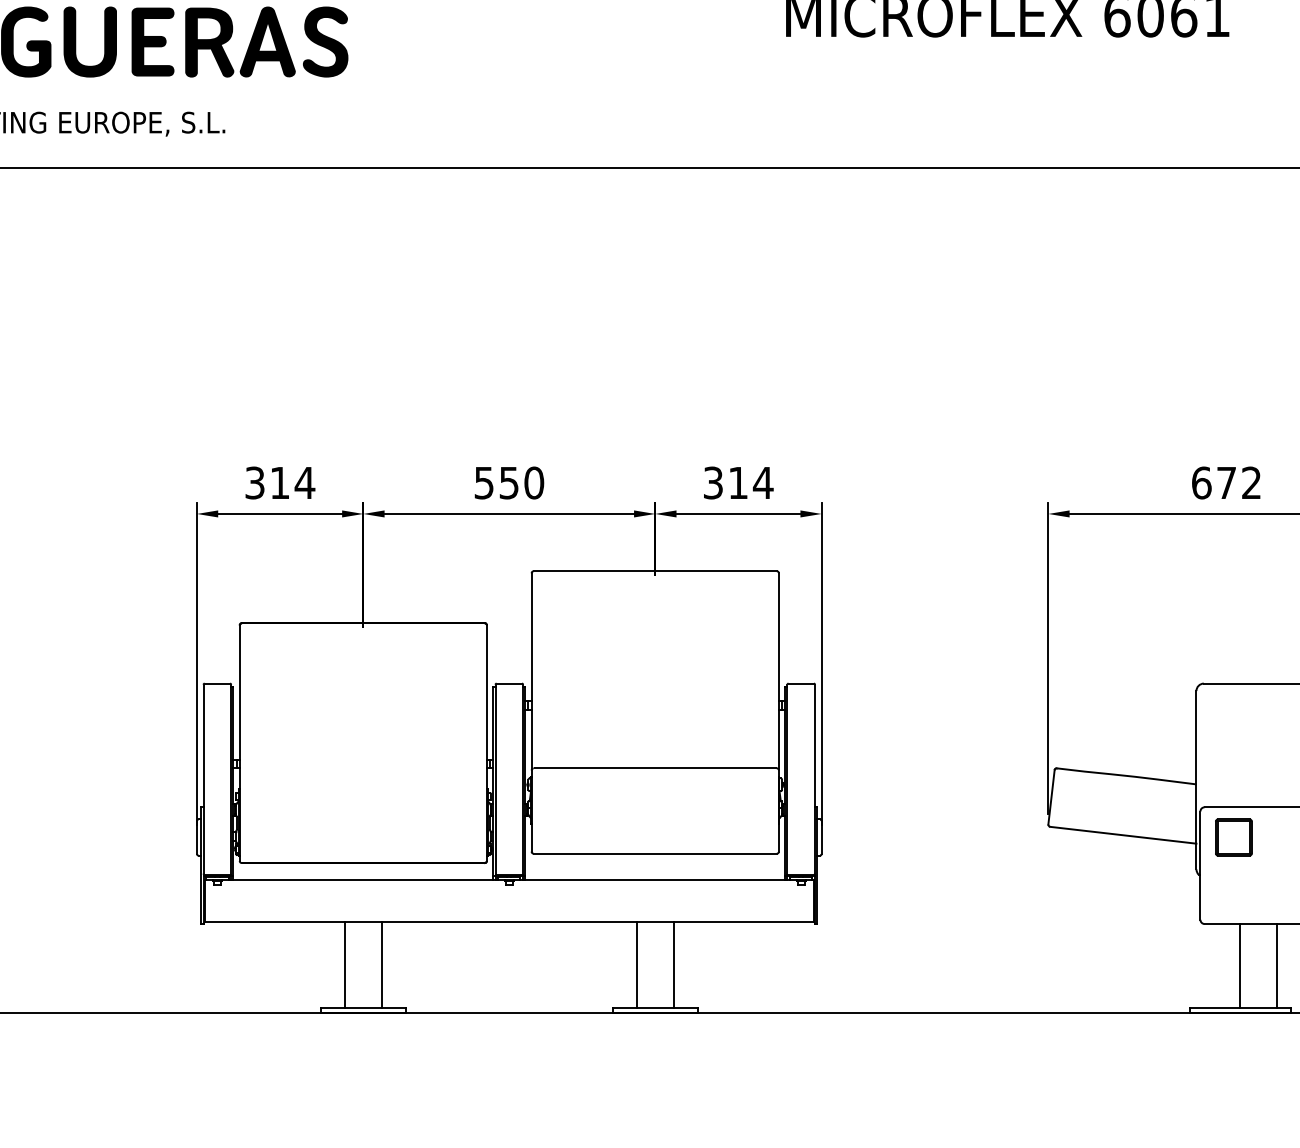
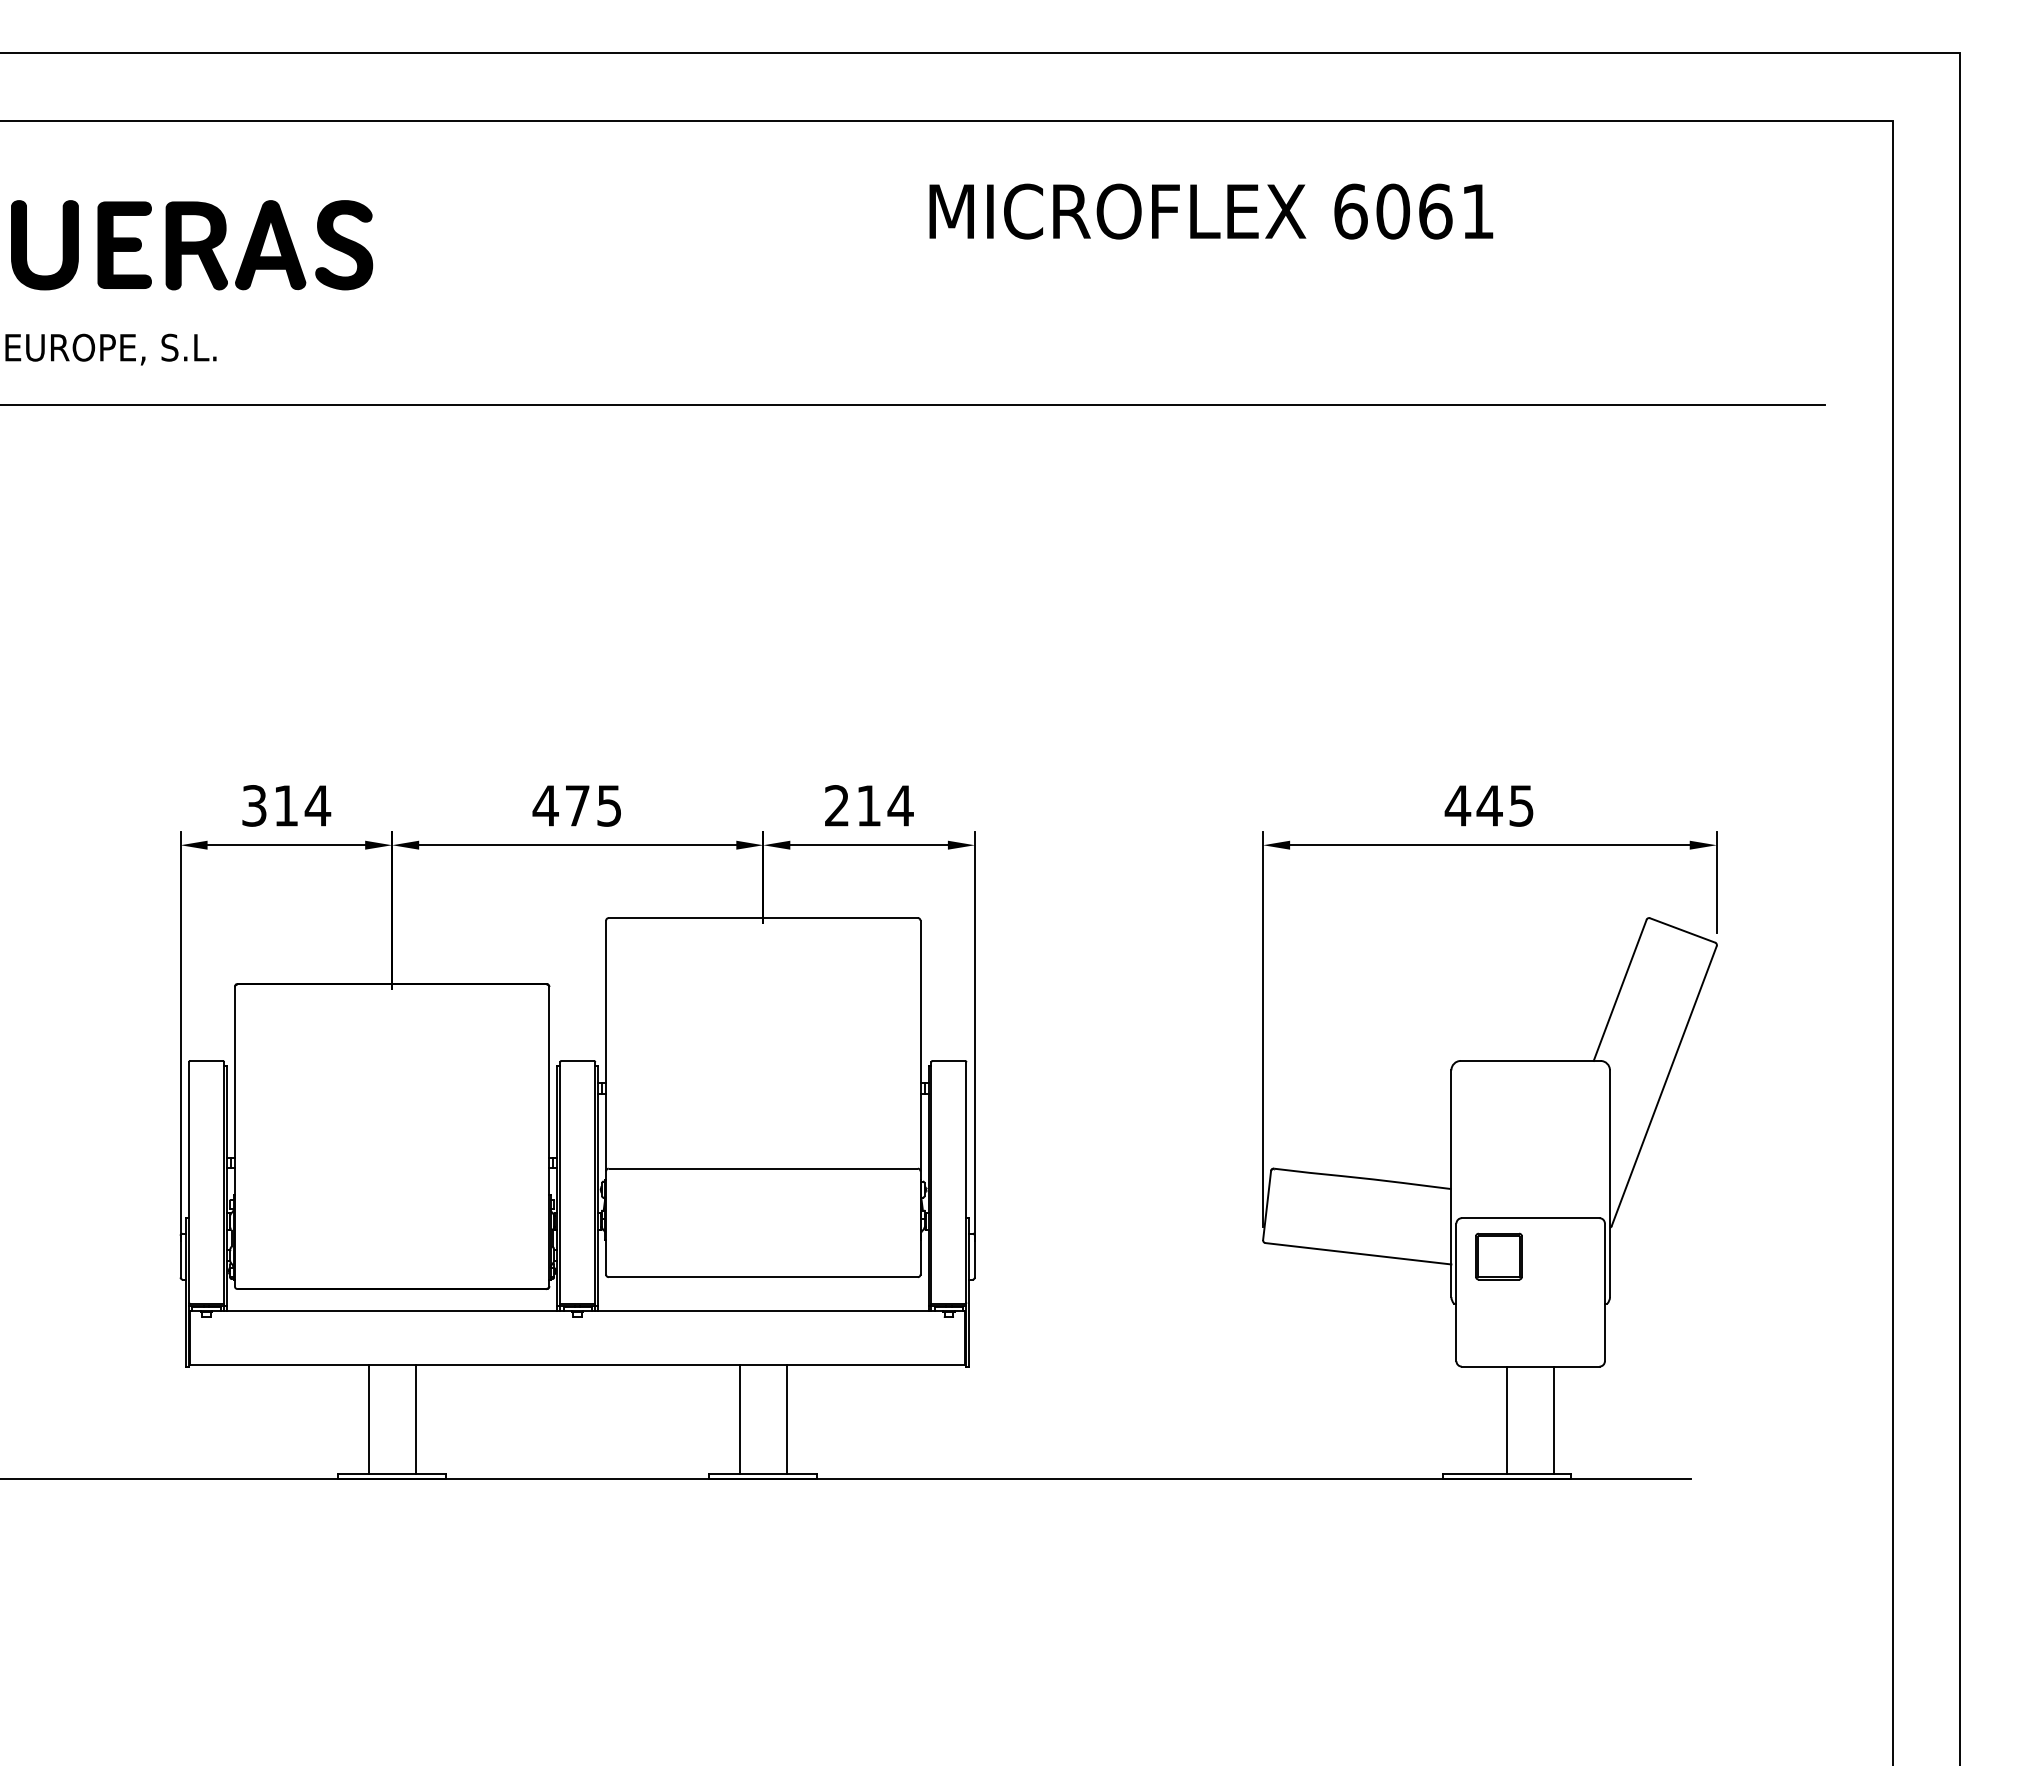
text: (508, 482) -> (576, 805), 550 -> 475
text: (713, 482) -> (837, 805), 314 -> 214
text: (1225, 482) -> (1488, 805), 672 -> 445

